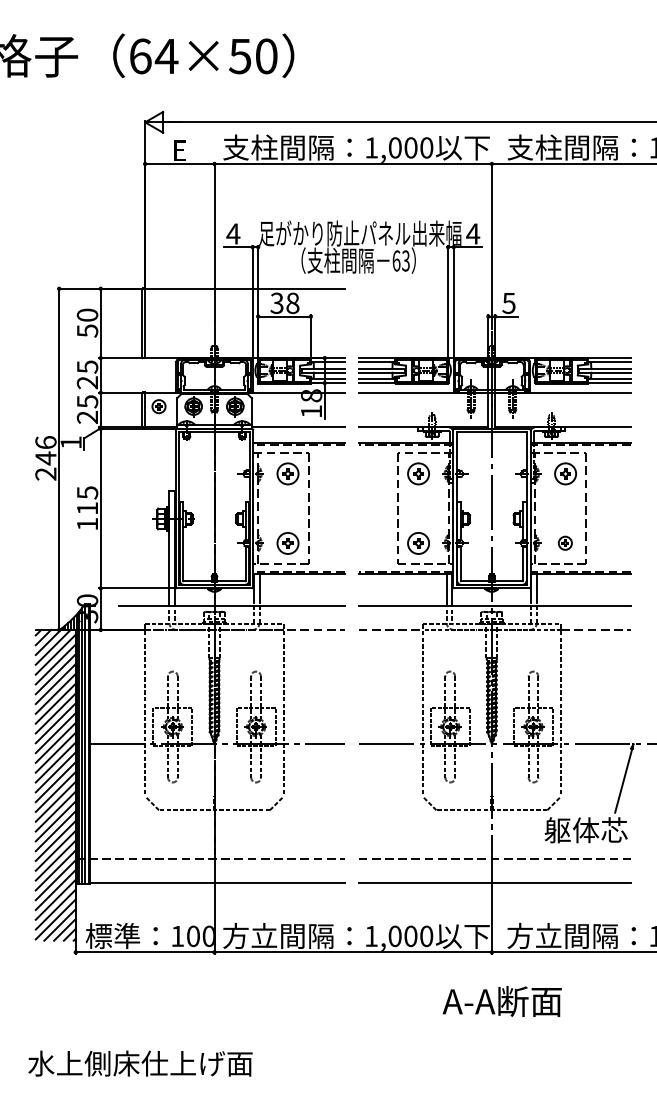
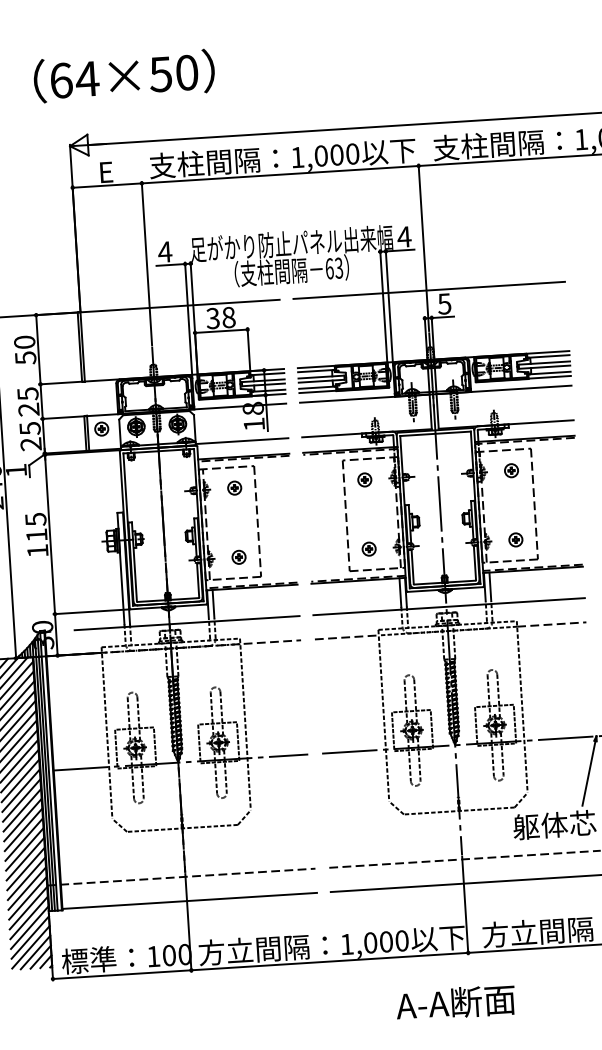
line: (494, 288) -> (429, 290), added
part: (287, 473) -> (234, 487), size x0.62
part: (417, 473) -> (363, 479), size x0.62
part: (564, 473) -> (510, 470), size x0.62
part: (287, 542) -> (238, 556), size x0.62
part: (417, 542) -> (368, 548), size x0.62
text: (501, 1001) -> (454, 1002), moved

